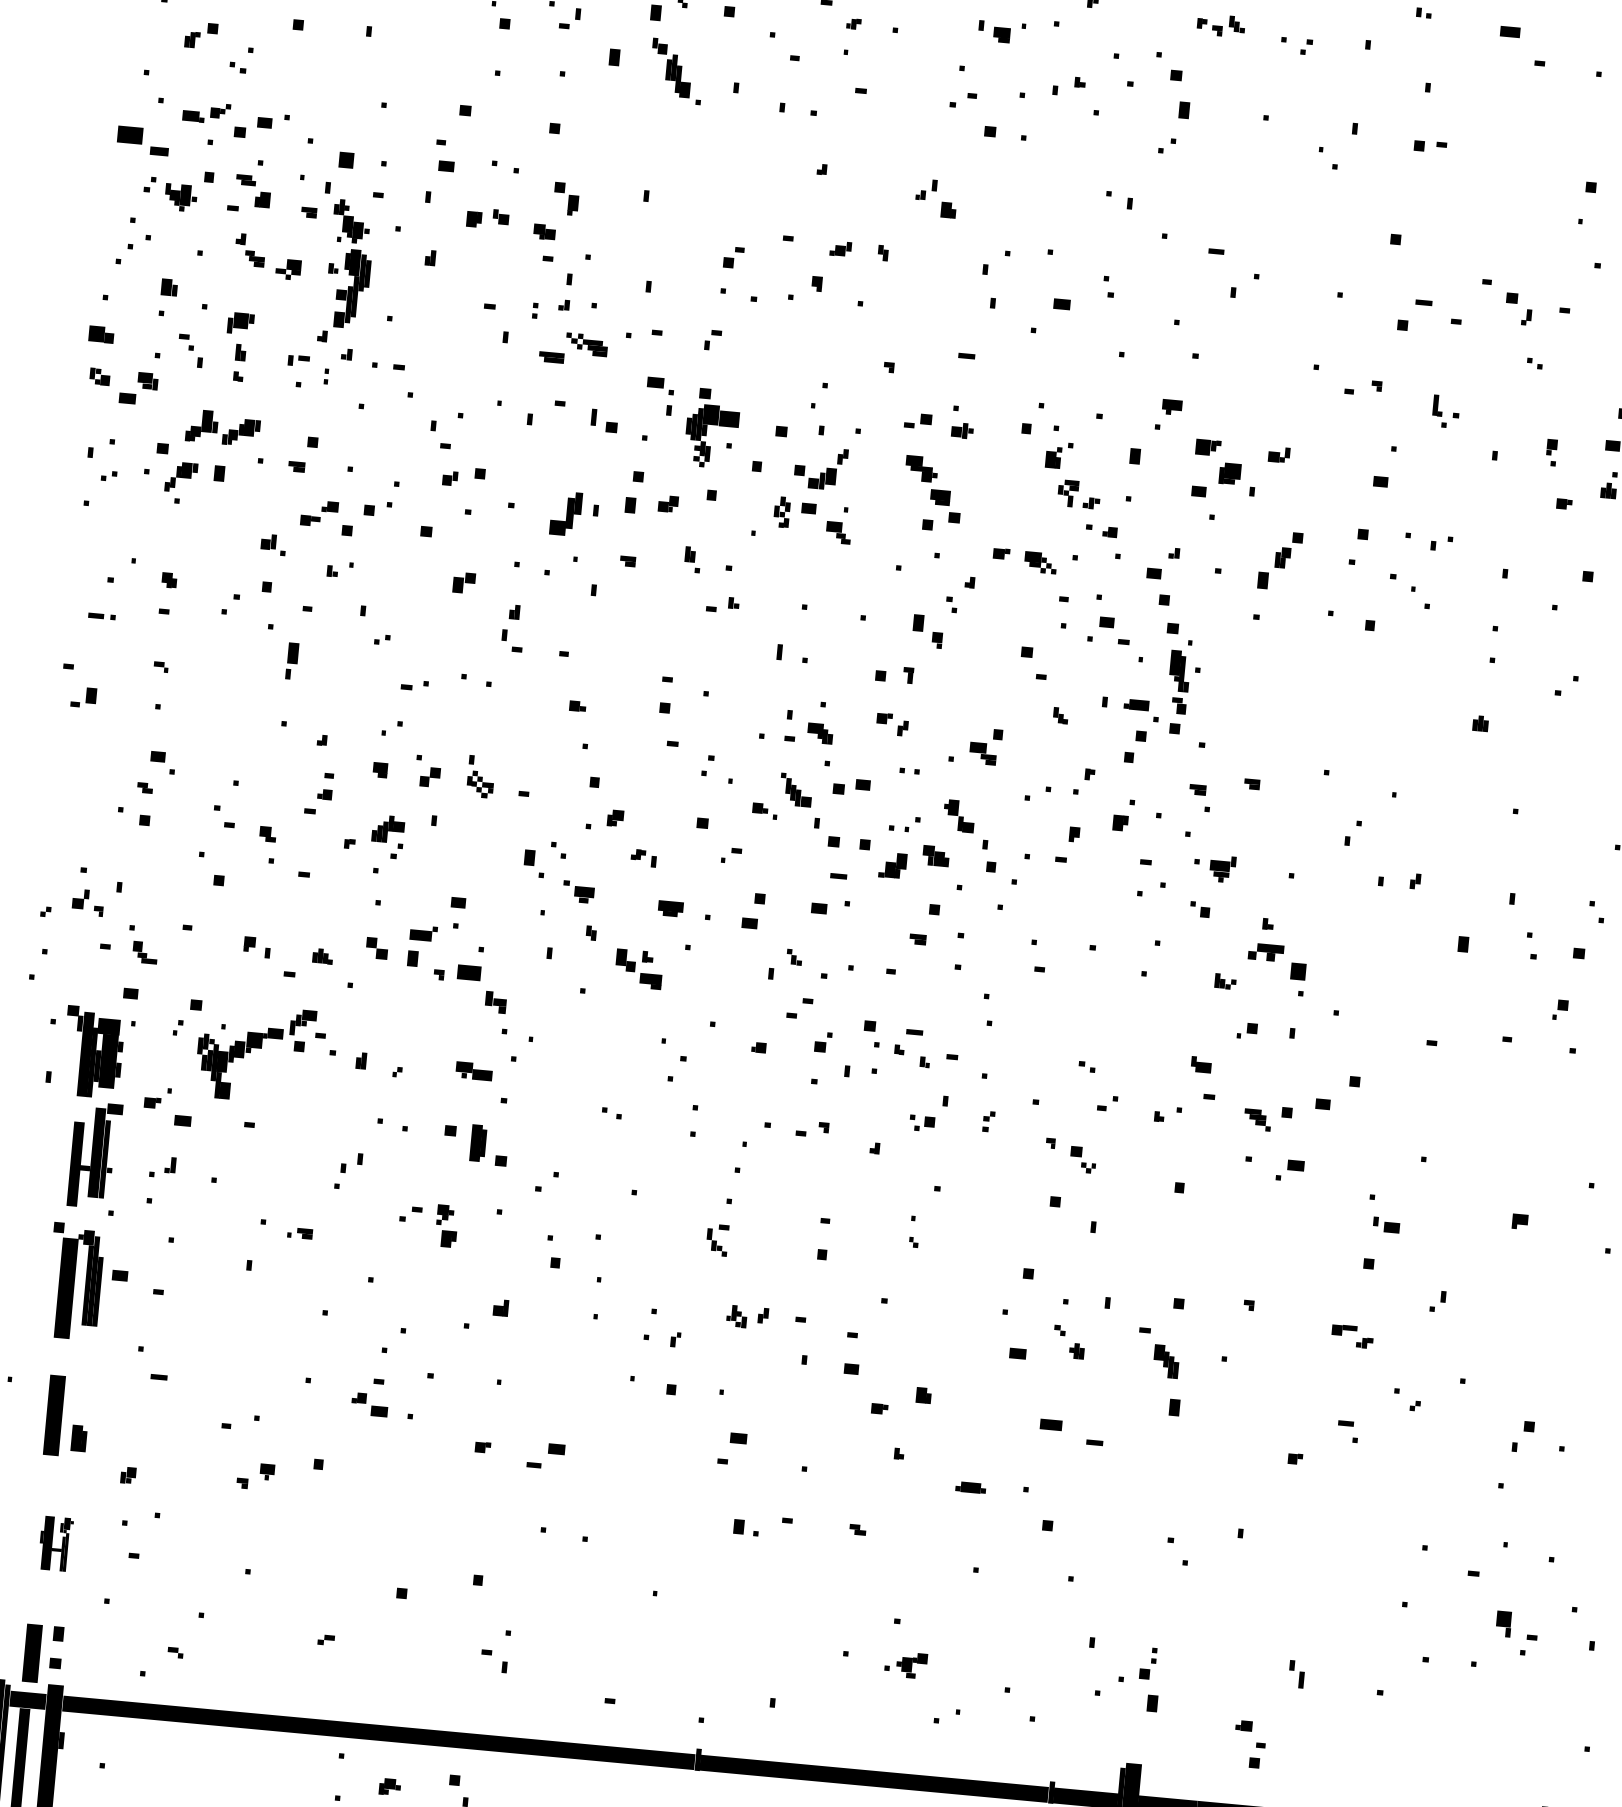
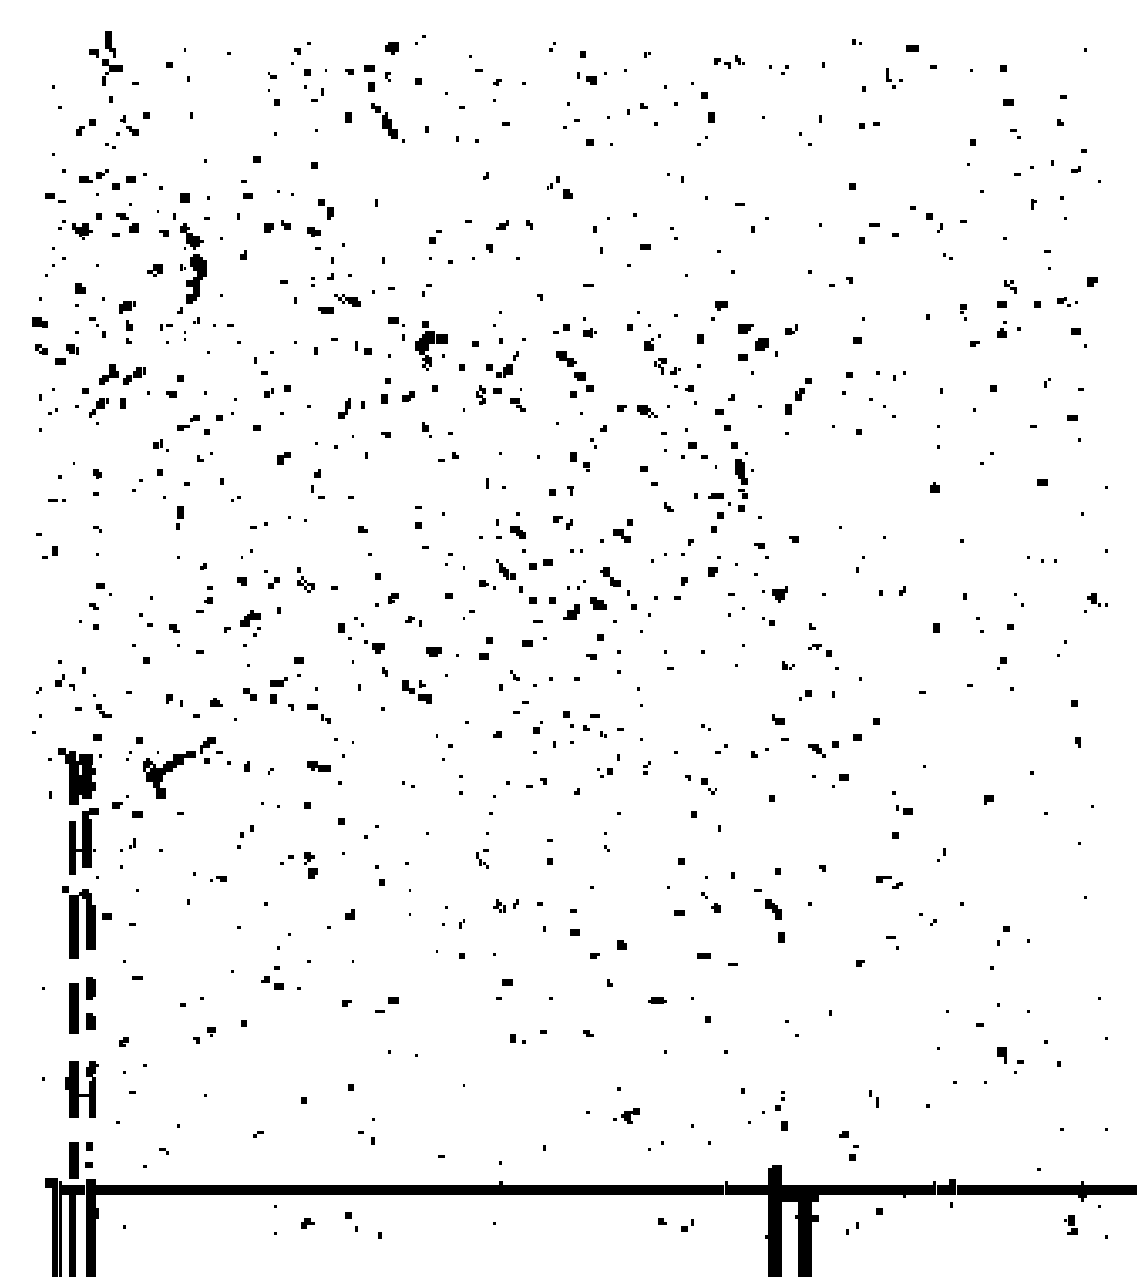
part: (143, 140) -> (55, 197), size x0.62
part: (250, 250) -> (129, 125), moved
part: (1446, 411) -> (894, 78), moved
part: (566, 513) -> (344, 408), size x0.71
part: (1276, 962) -> (819, 650), size x0.62
part: (481, 988) -> (318, 713), size x0.71
part: (477, 1143) -> (90, 988), moved
part: (54, 1543) -> (81, 1089), size x1.67

